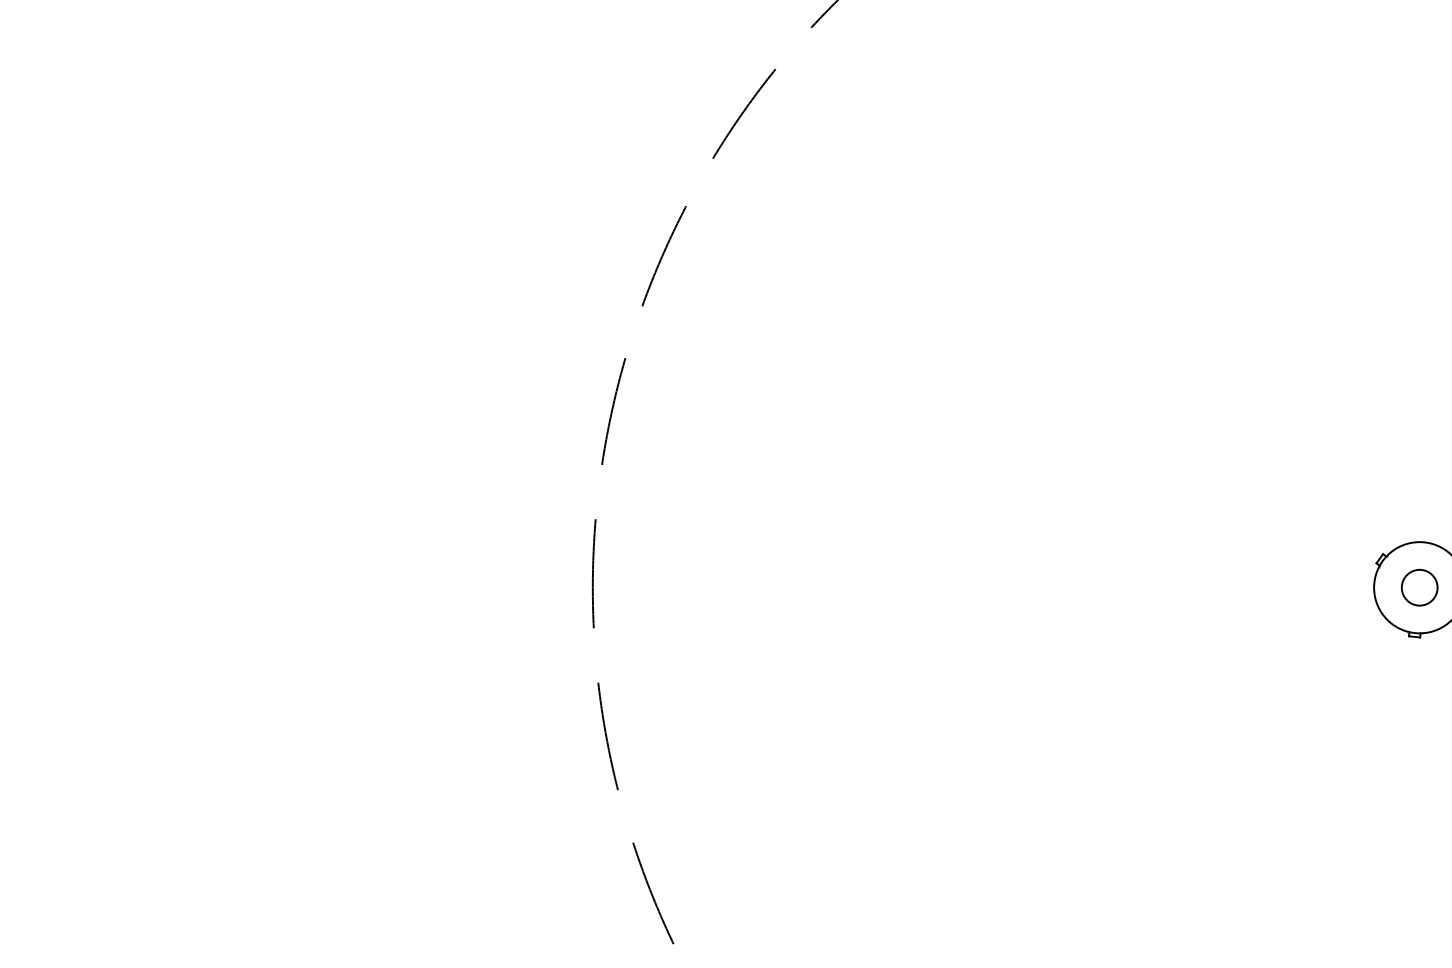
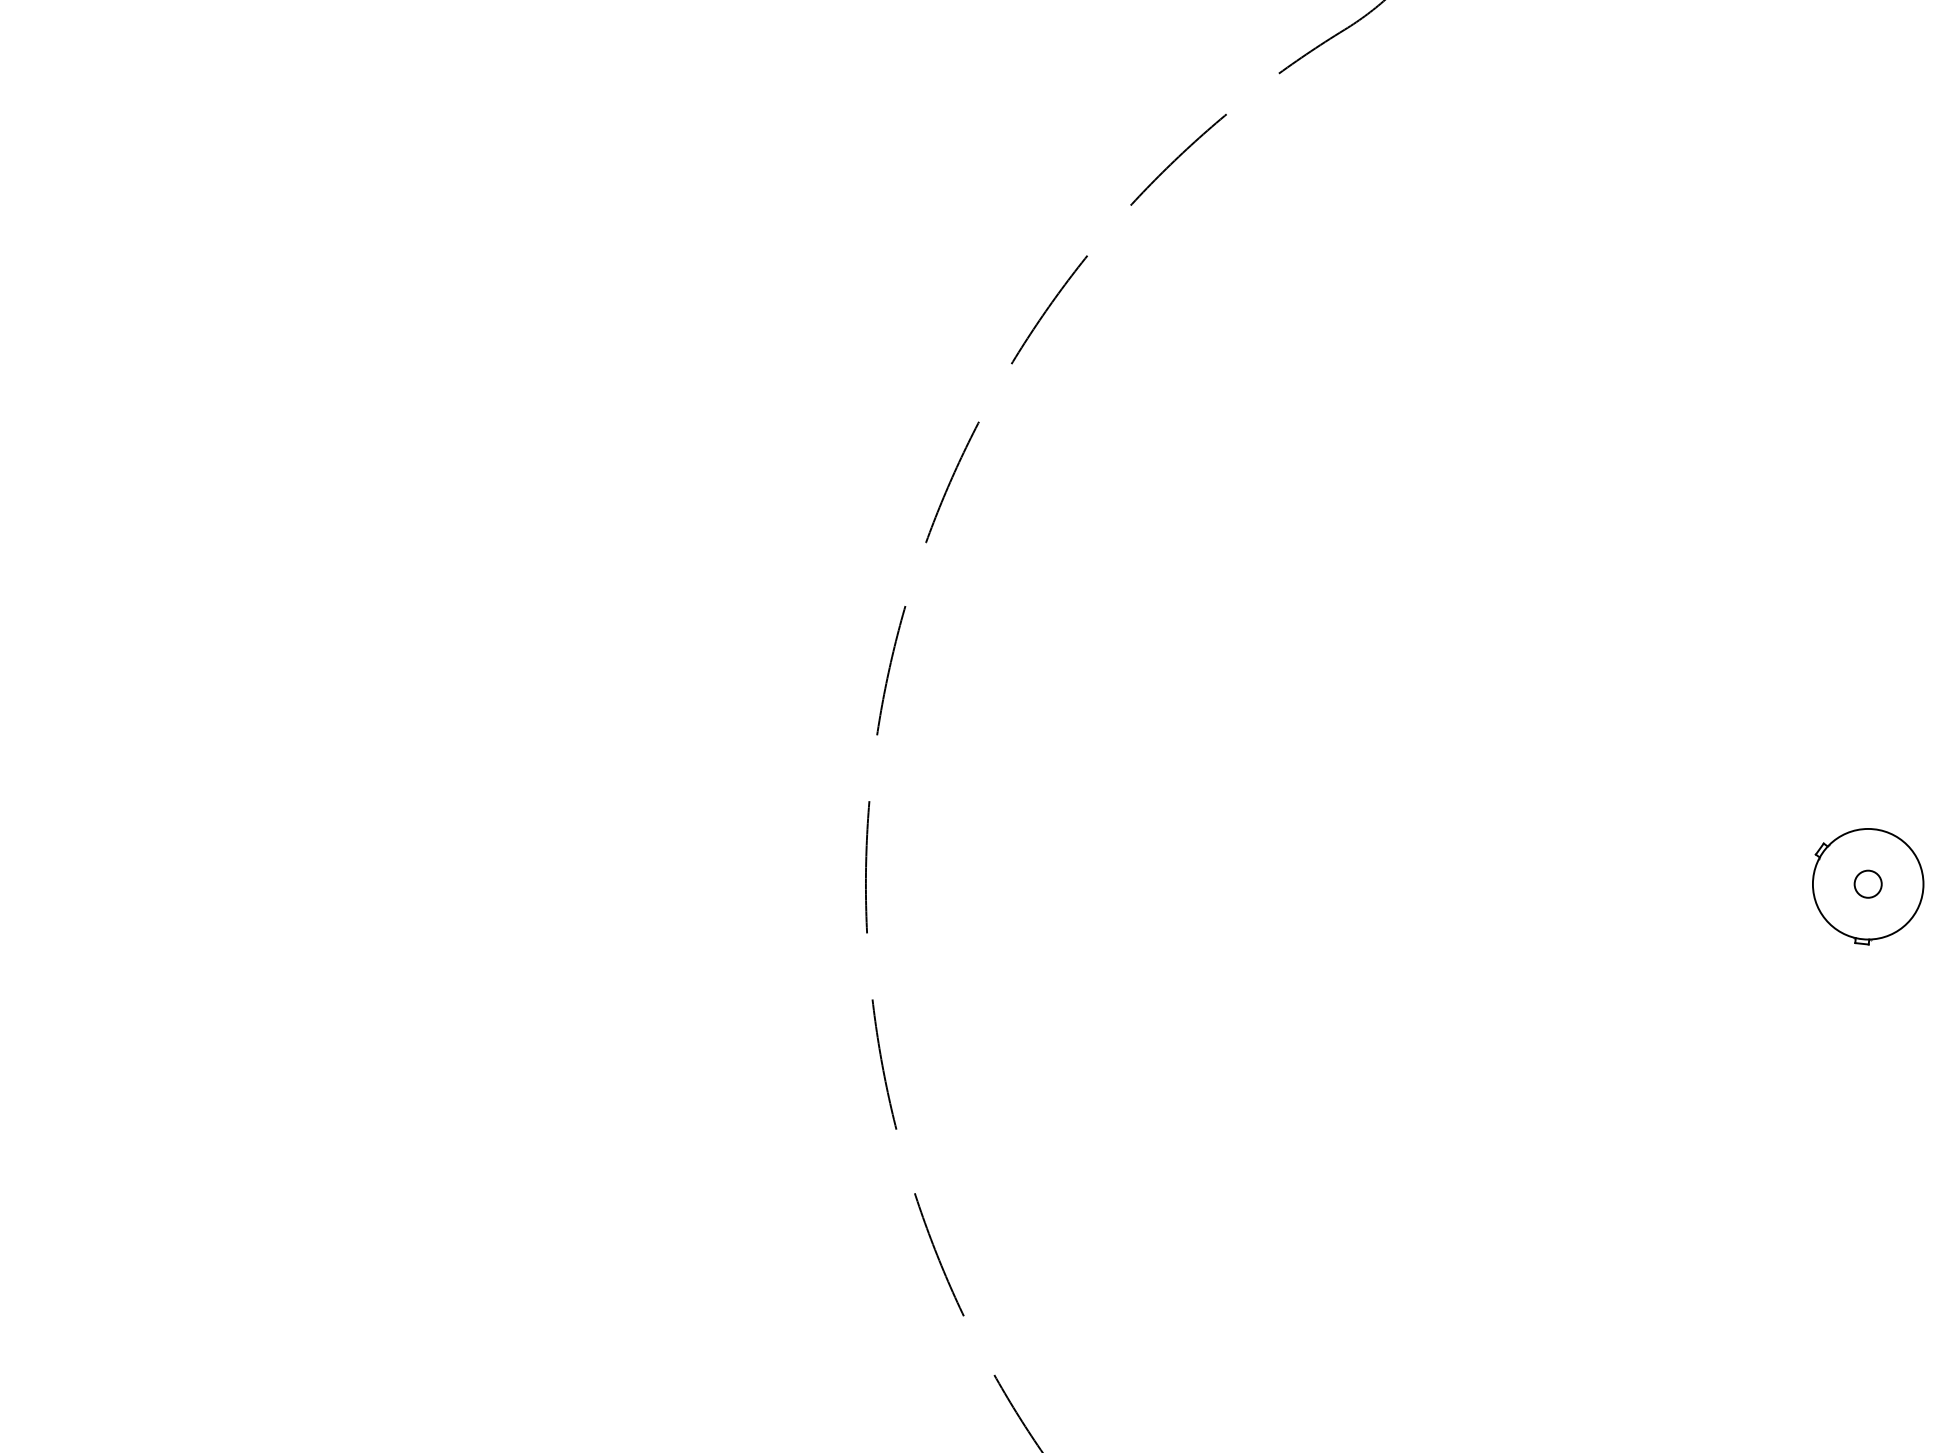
circle: (1419, 587) -> (1867, 883), size x0.62

